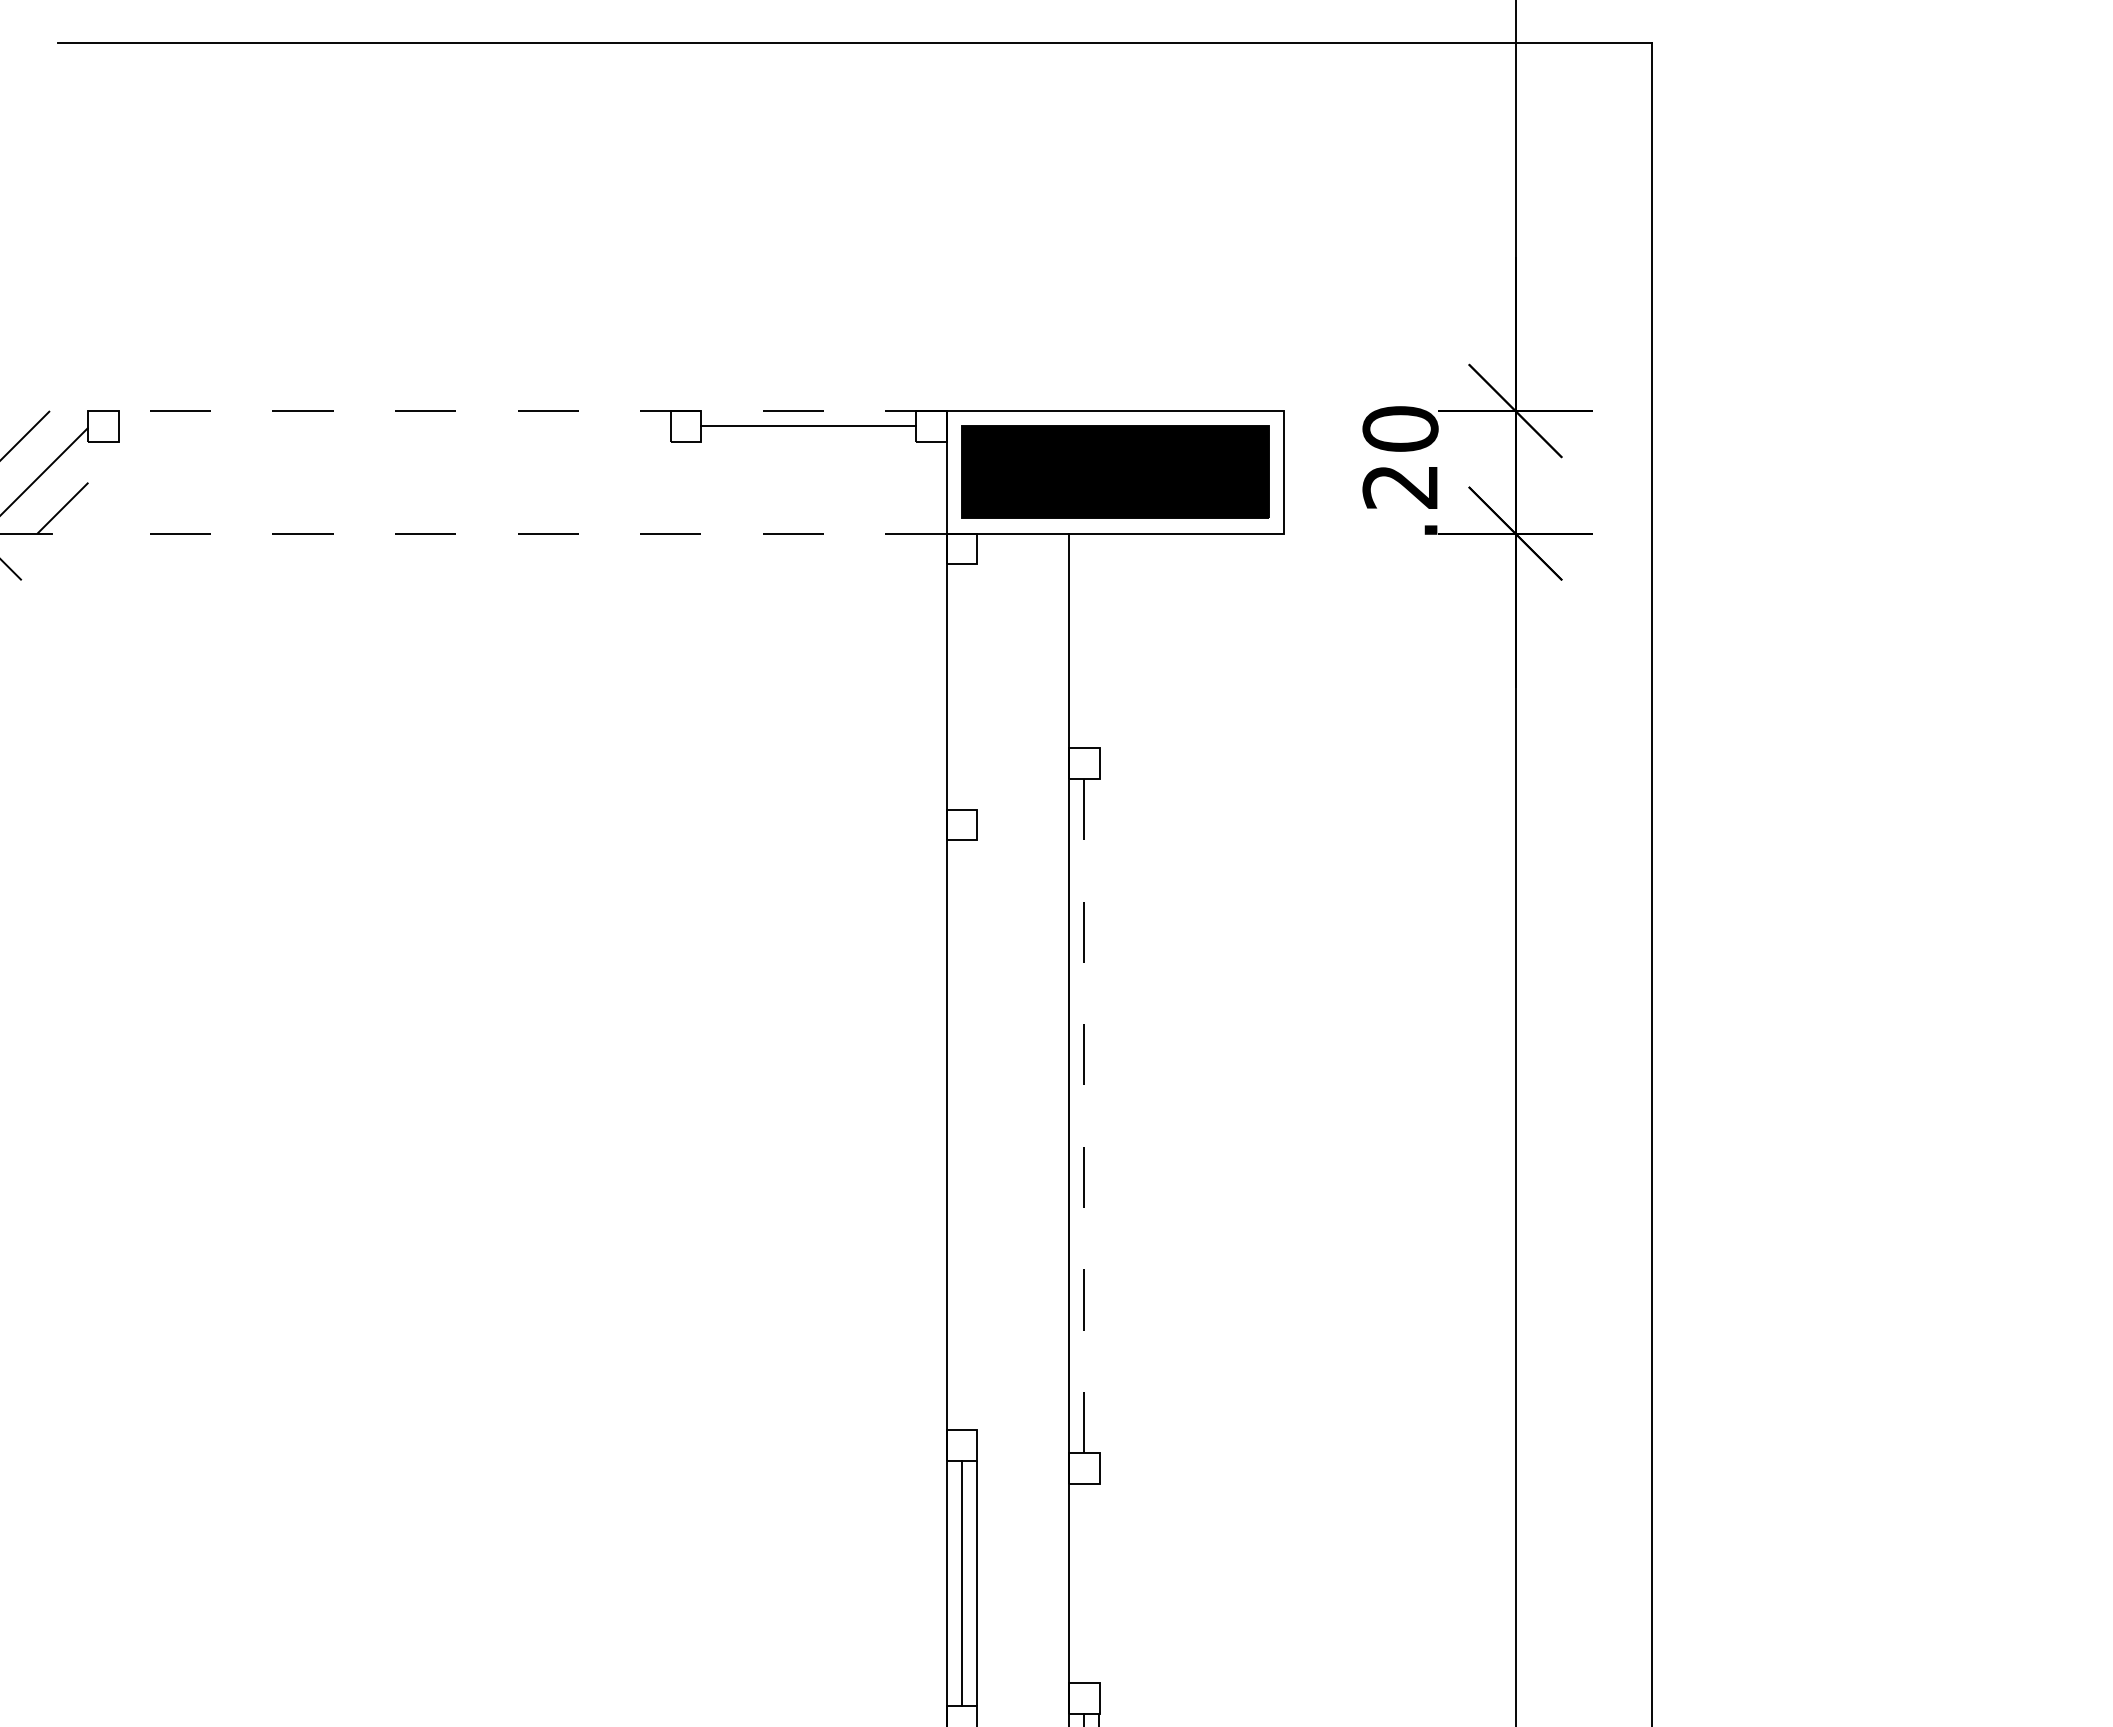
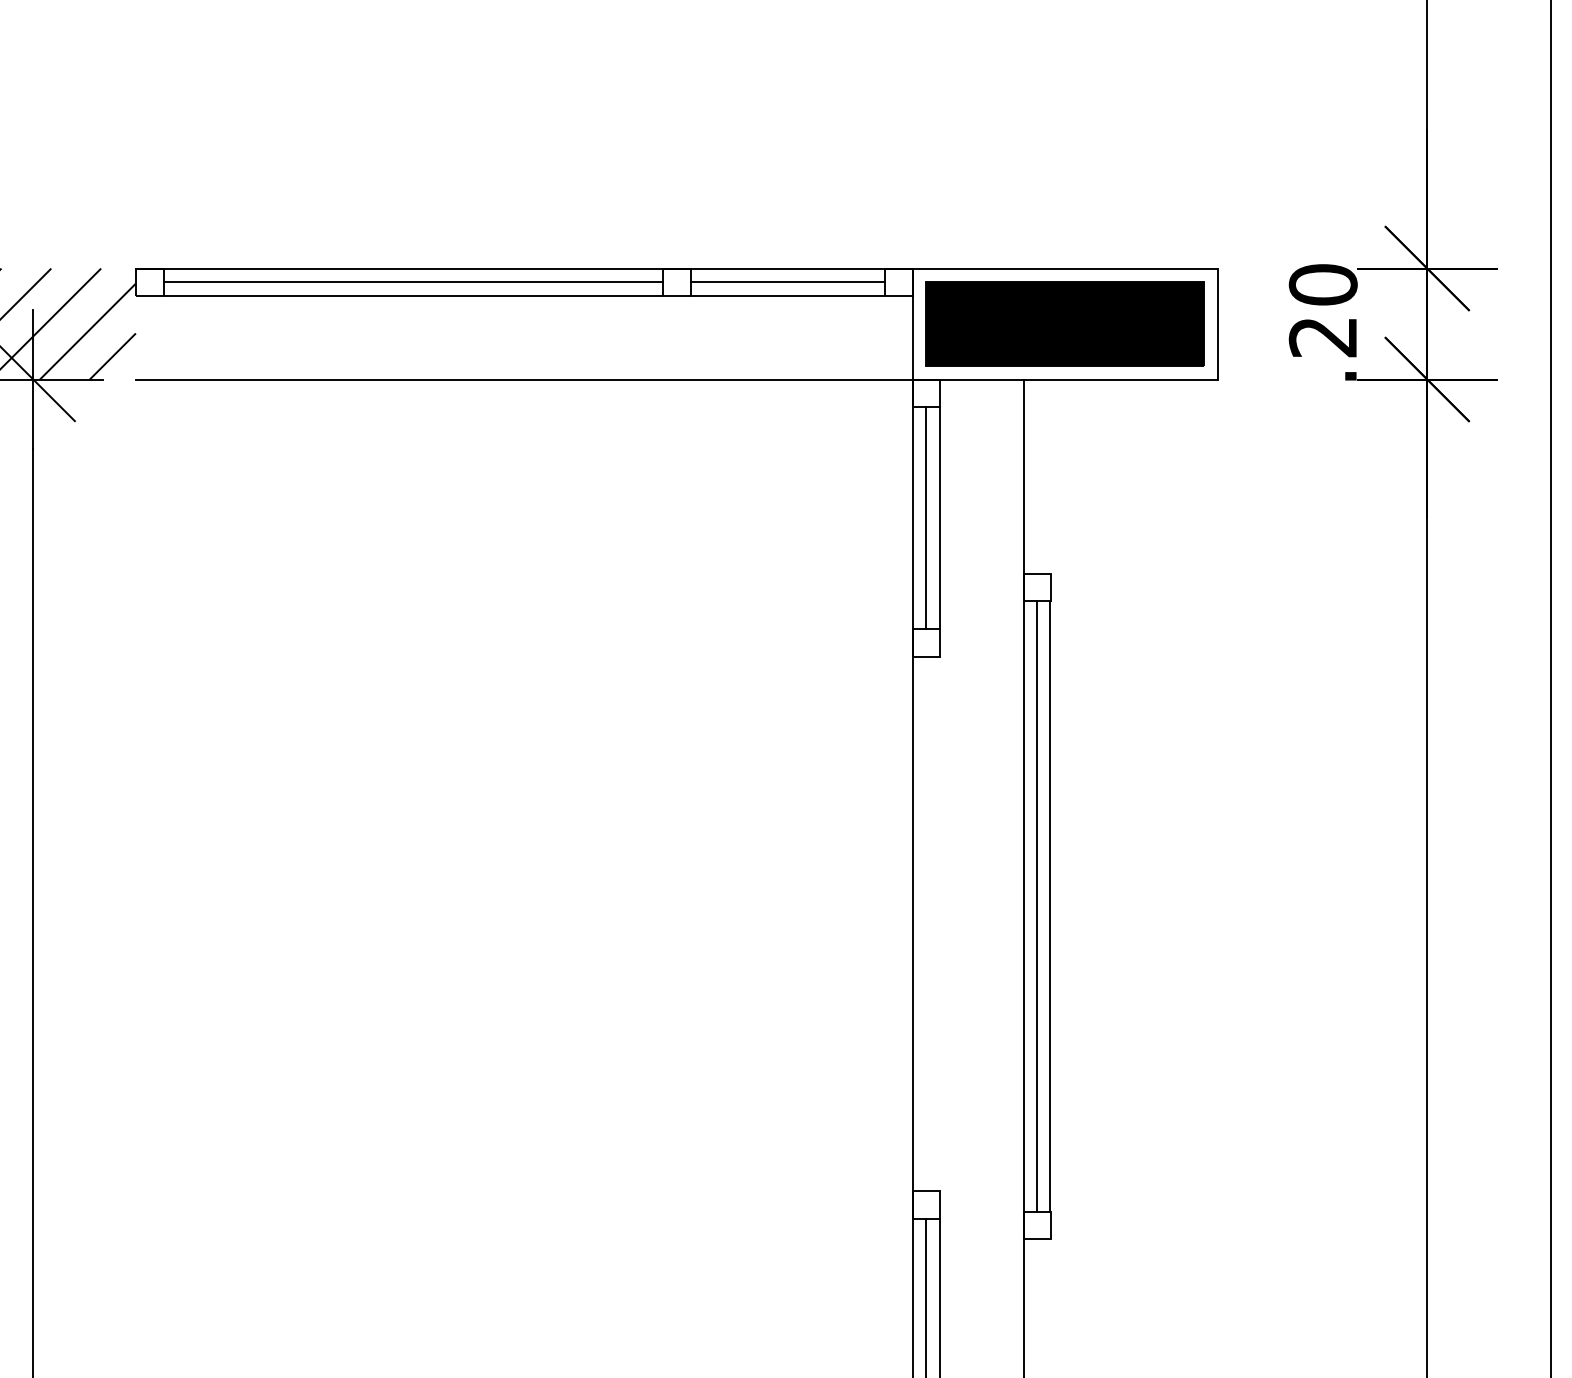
line: (517, 411) -> (524, 268), dashed -> solid
line: (394, 426) -> (412, 282), added
line: (394, 441) -> (412, 296), added
line: (808, 441) -> (787, 296), added
line: (517, 533) -> (524, 379), dashed -> solid
line: (962, 686) -> (926, 517), added
line: (977, 686) -> (940, 517), added
line: (1099, 1115) -> (1050, 906), added
line: (1083, 1116) -> (1036, 906), dashed -> solid

